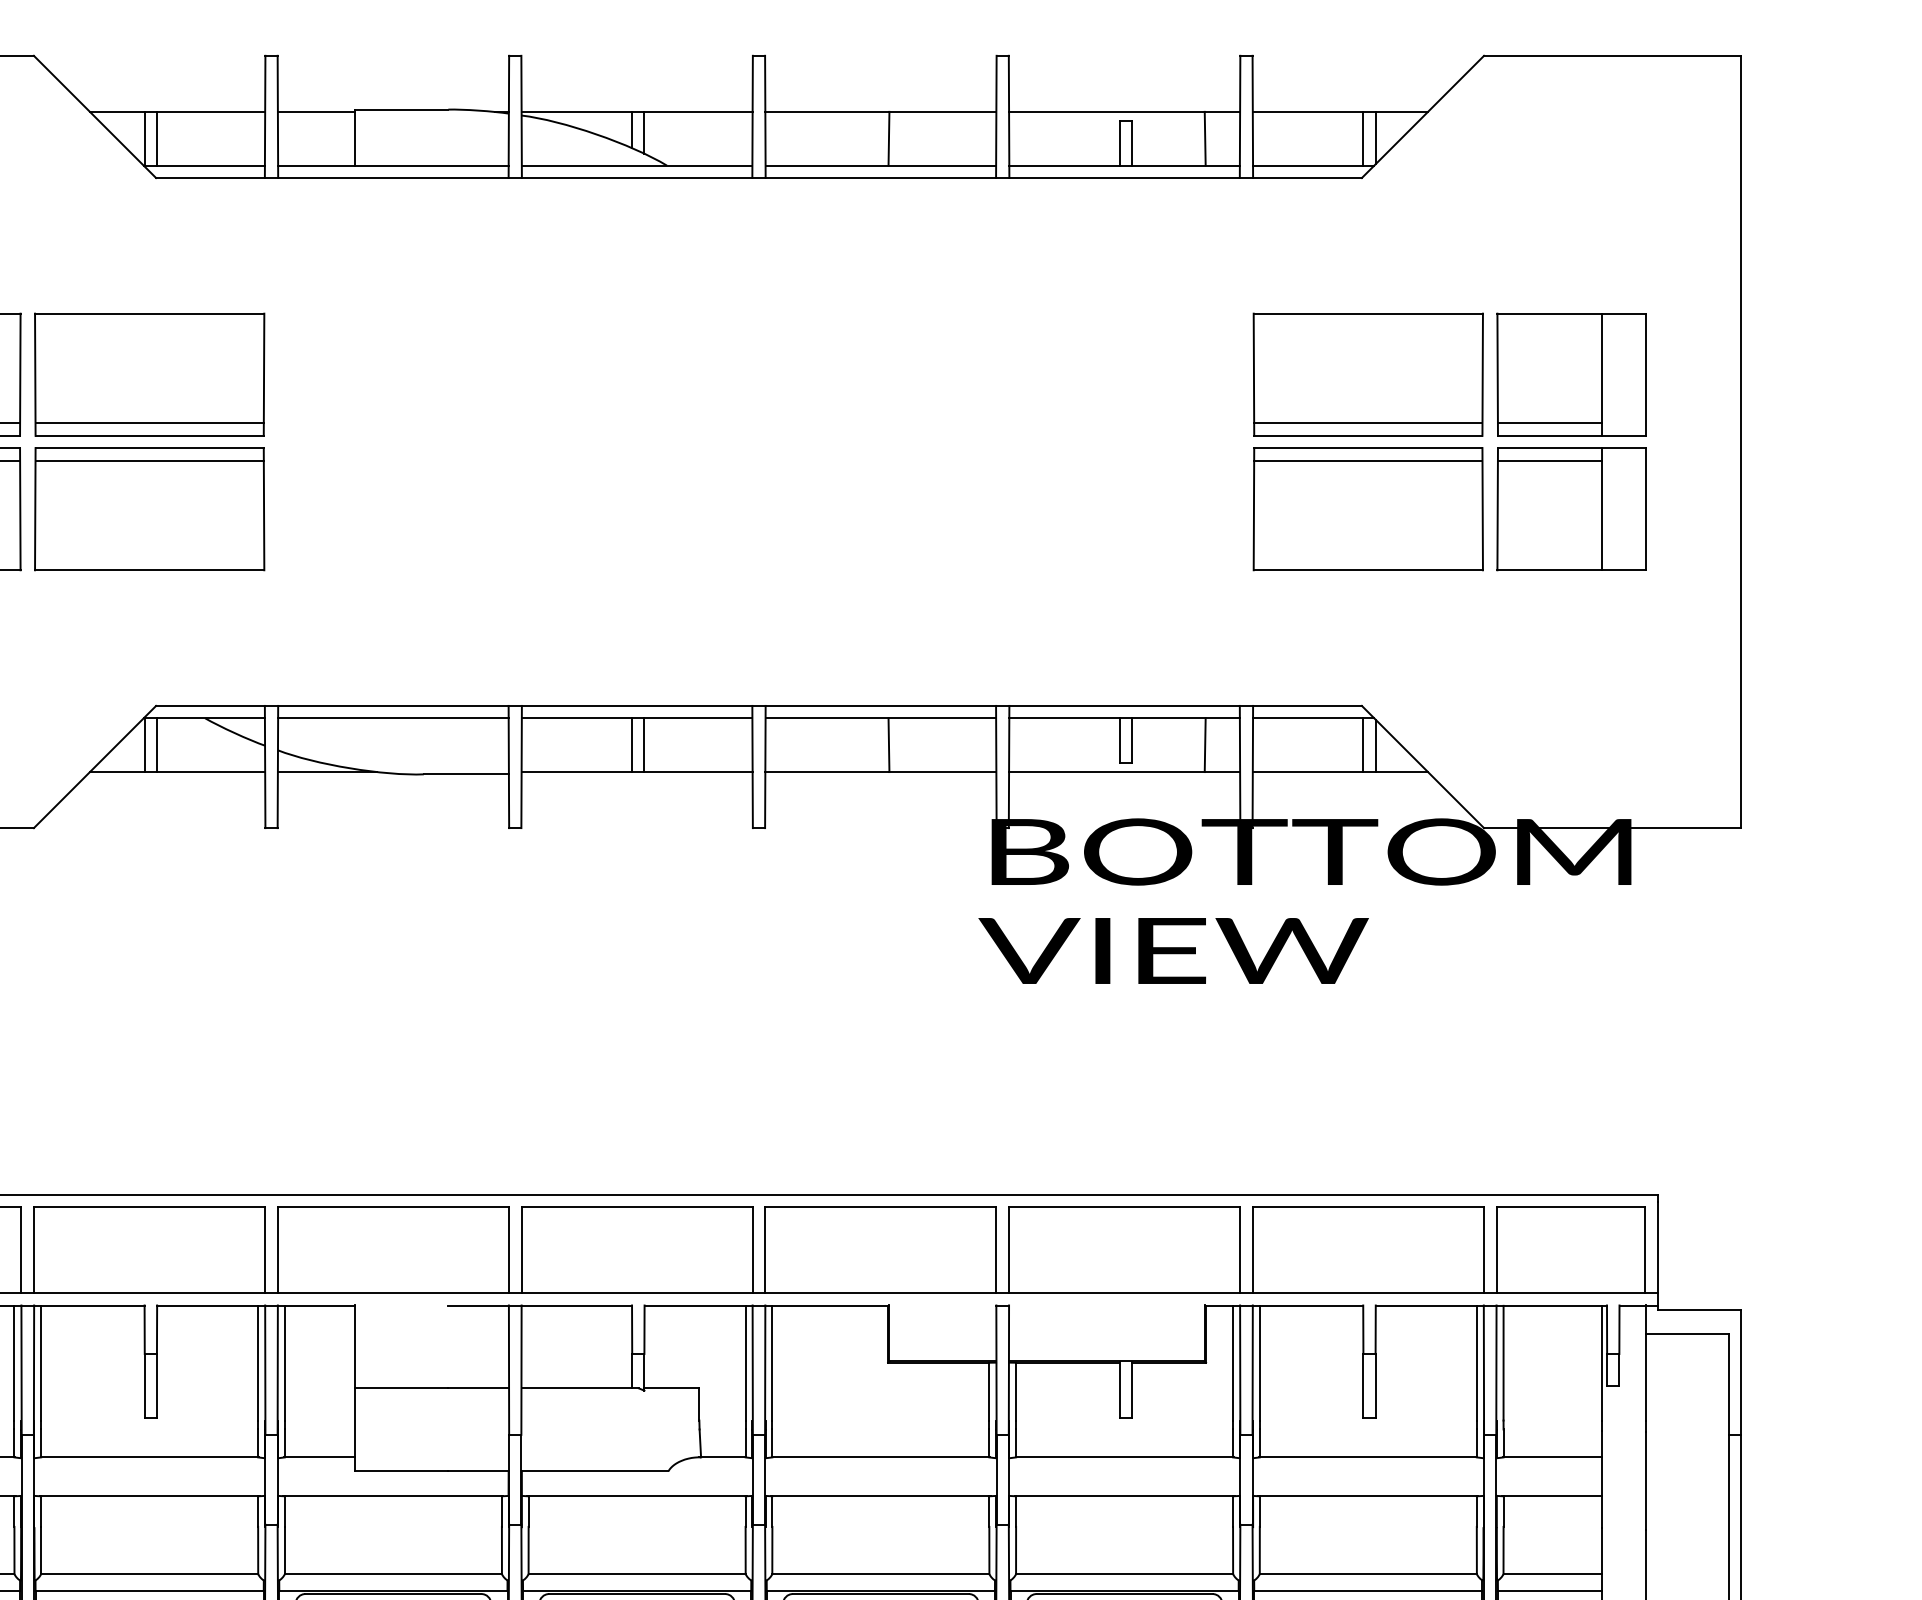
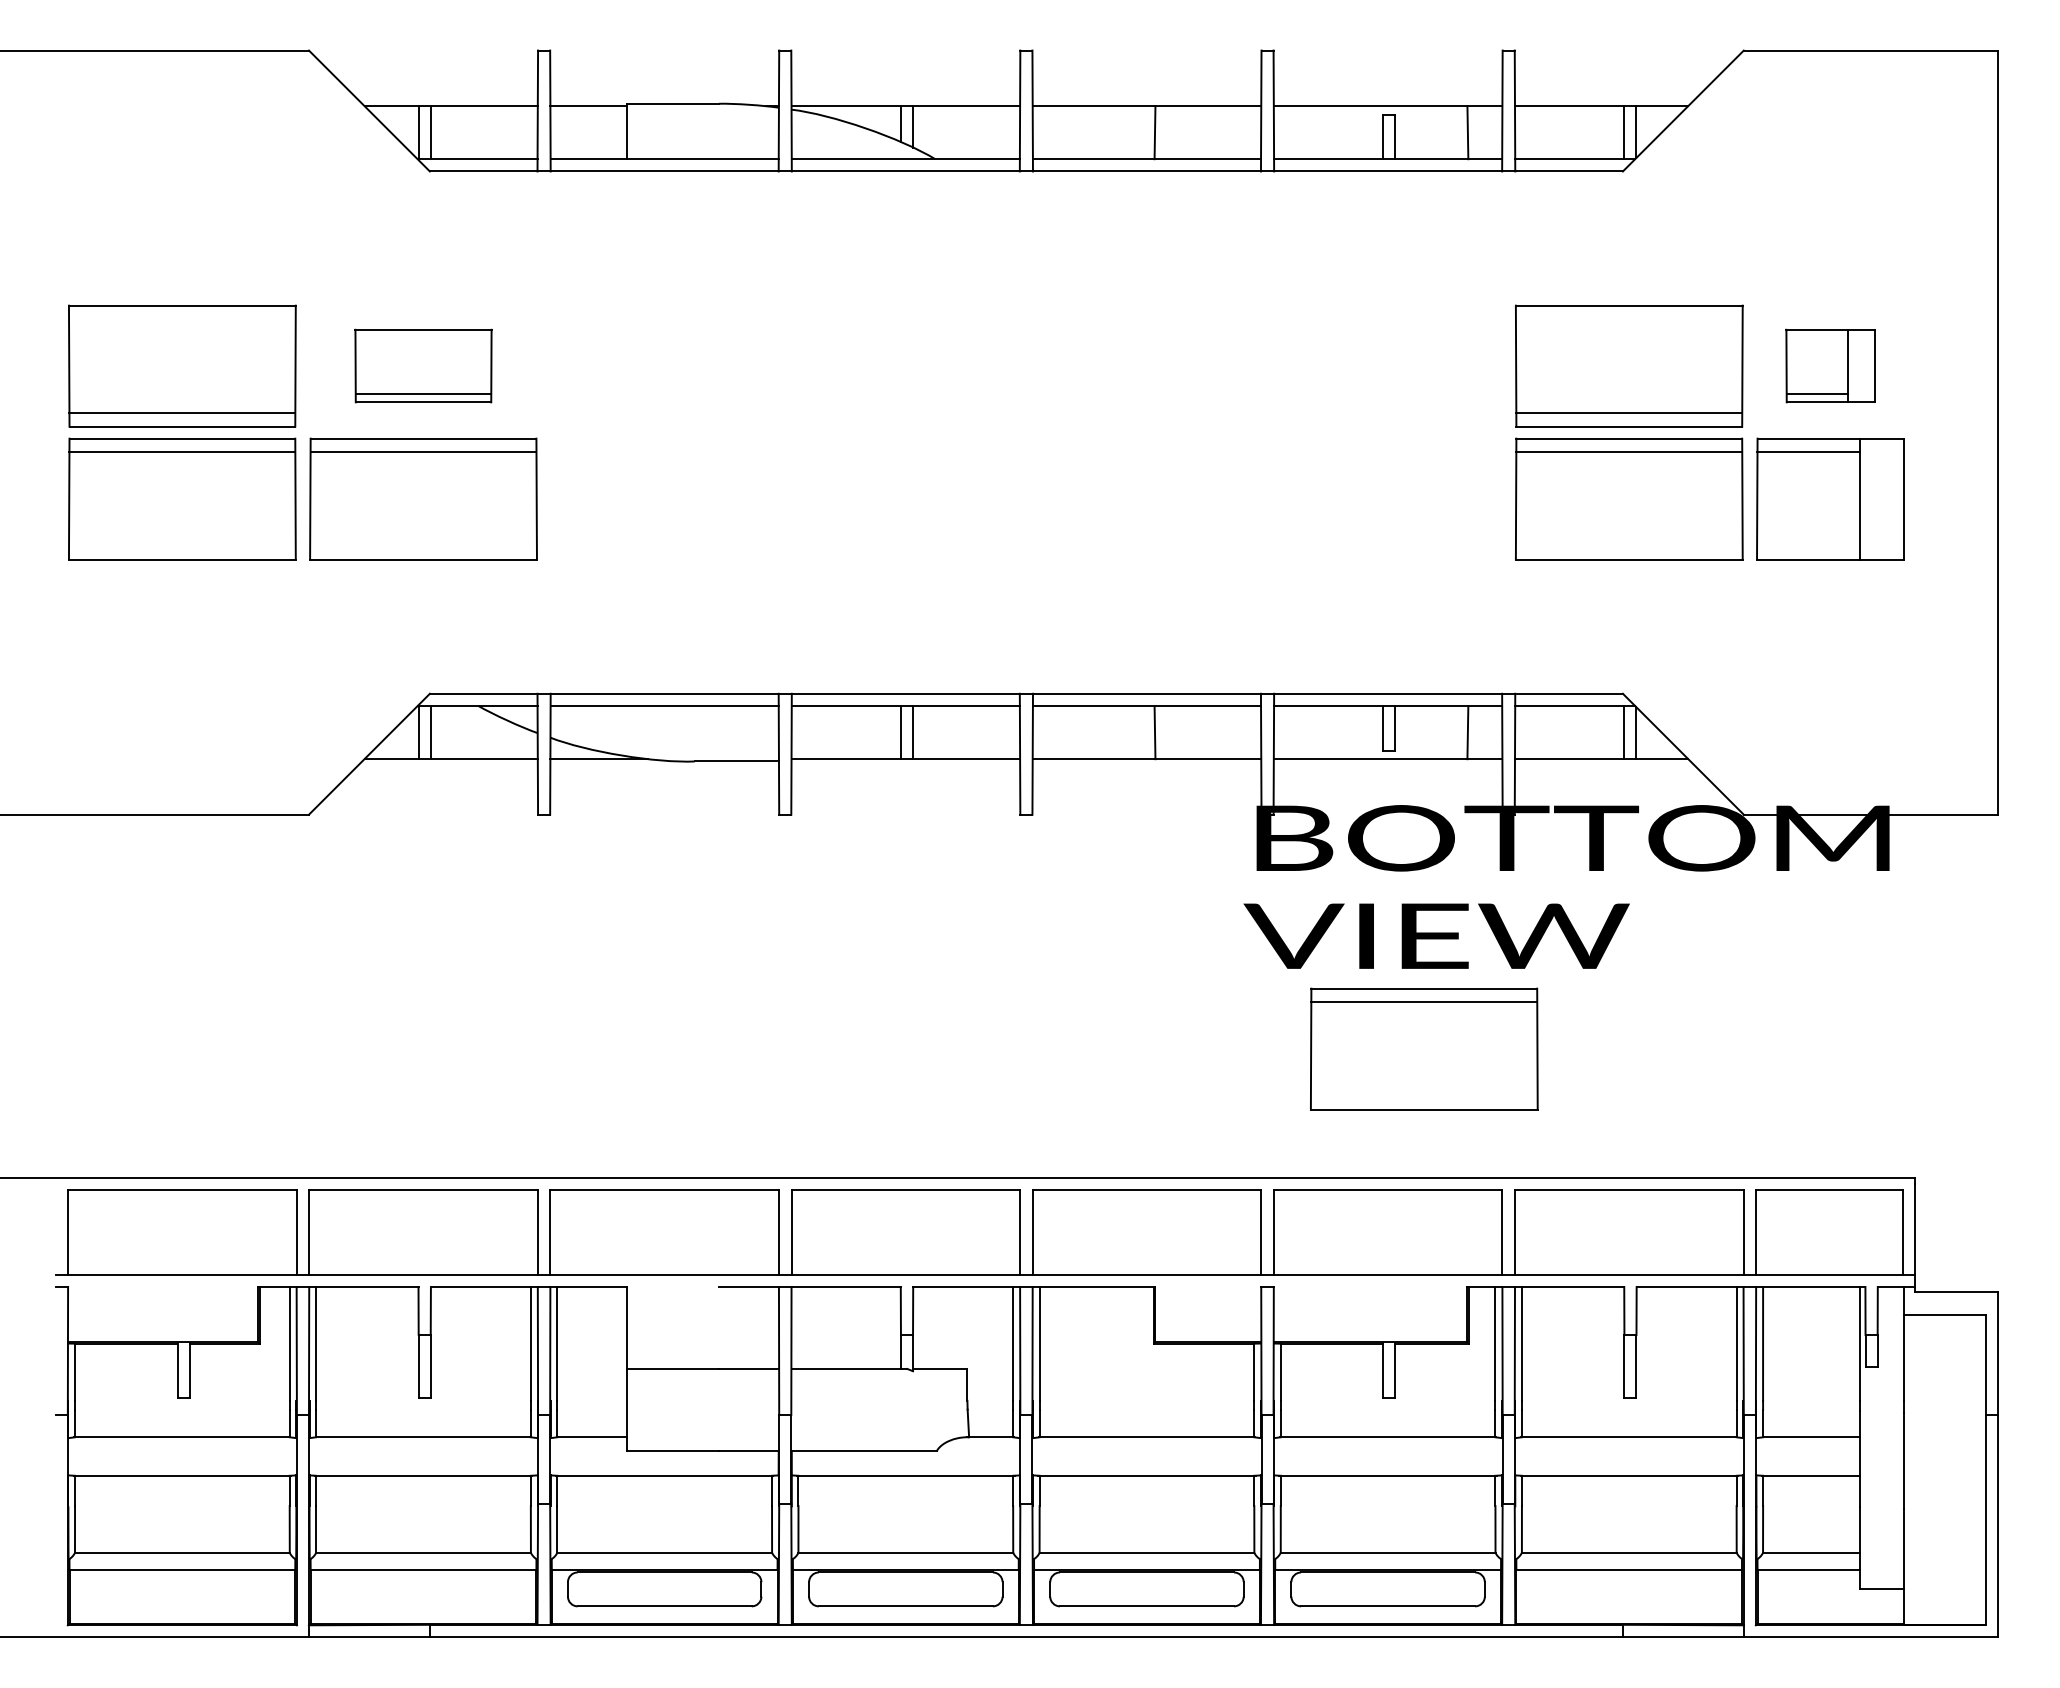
part: (149, 374) -> (423, 365), size x0.6
part: (1571, 374) -> (1830, 365), size x0.6
part: (1161, 1064) -> (1424, 1048), added

